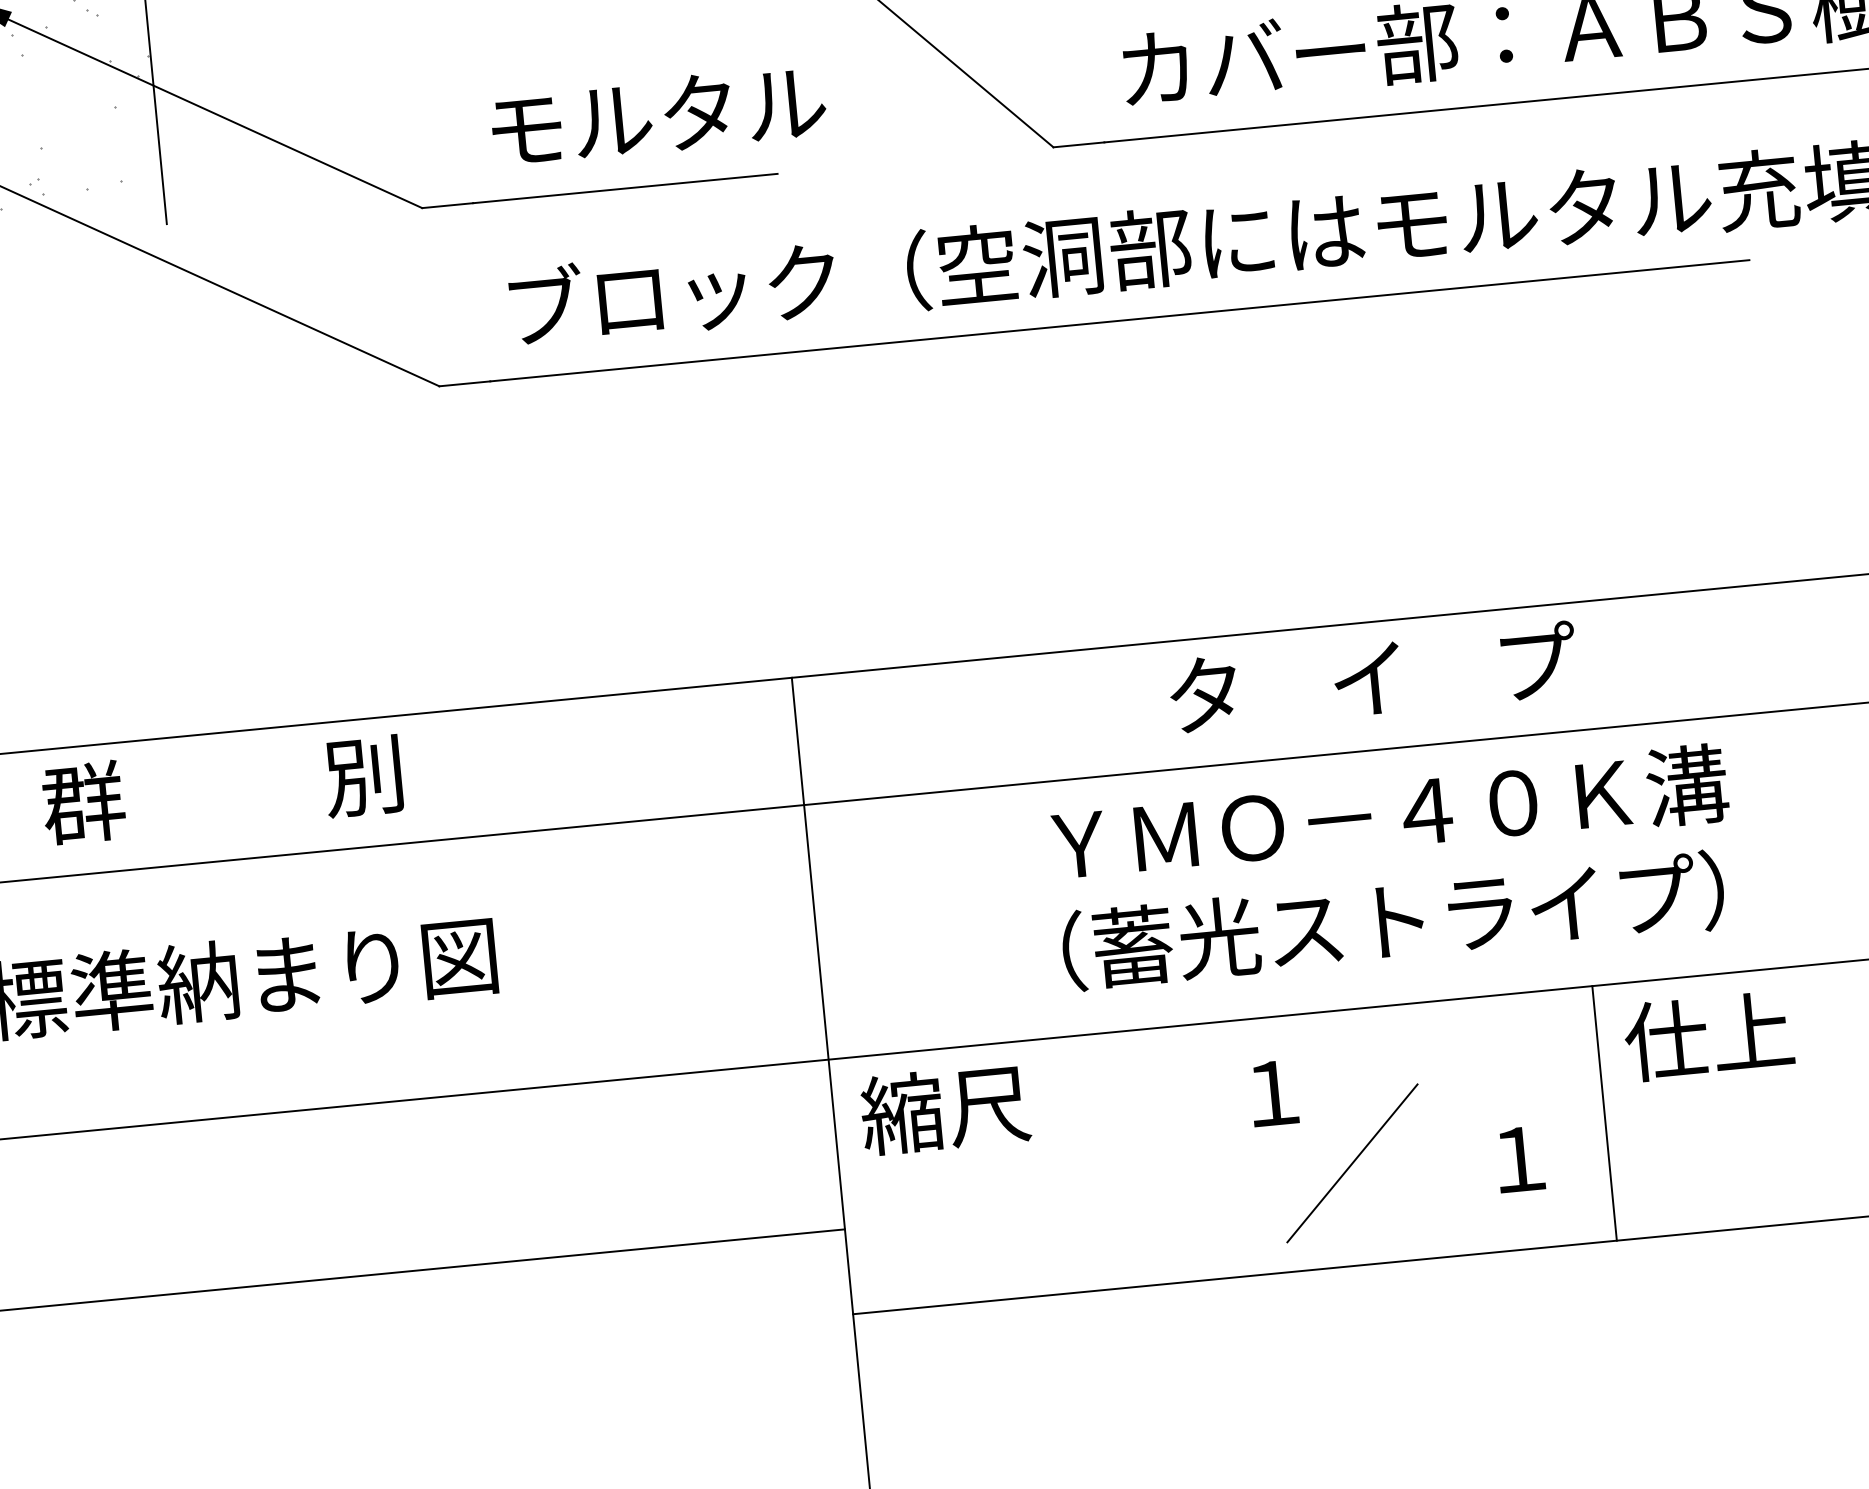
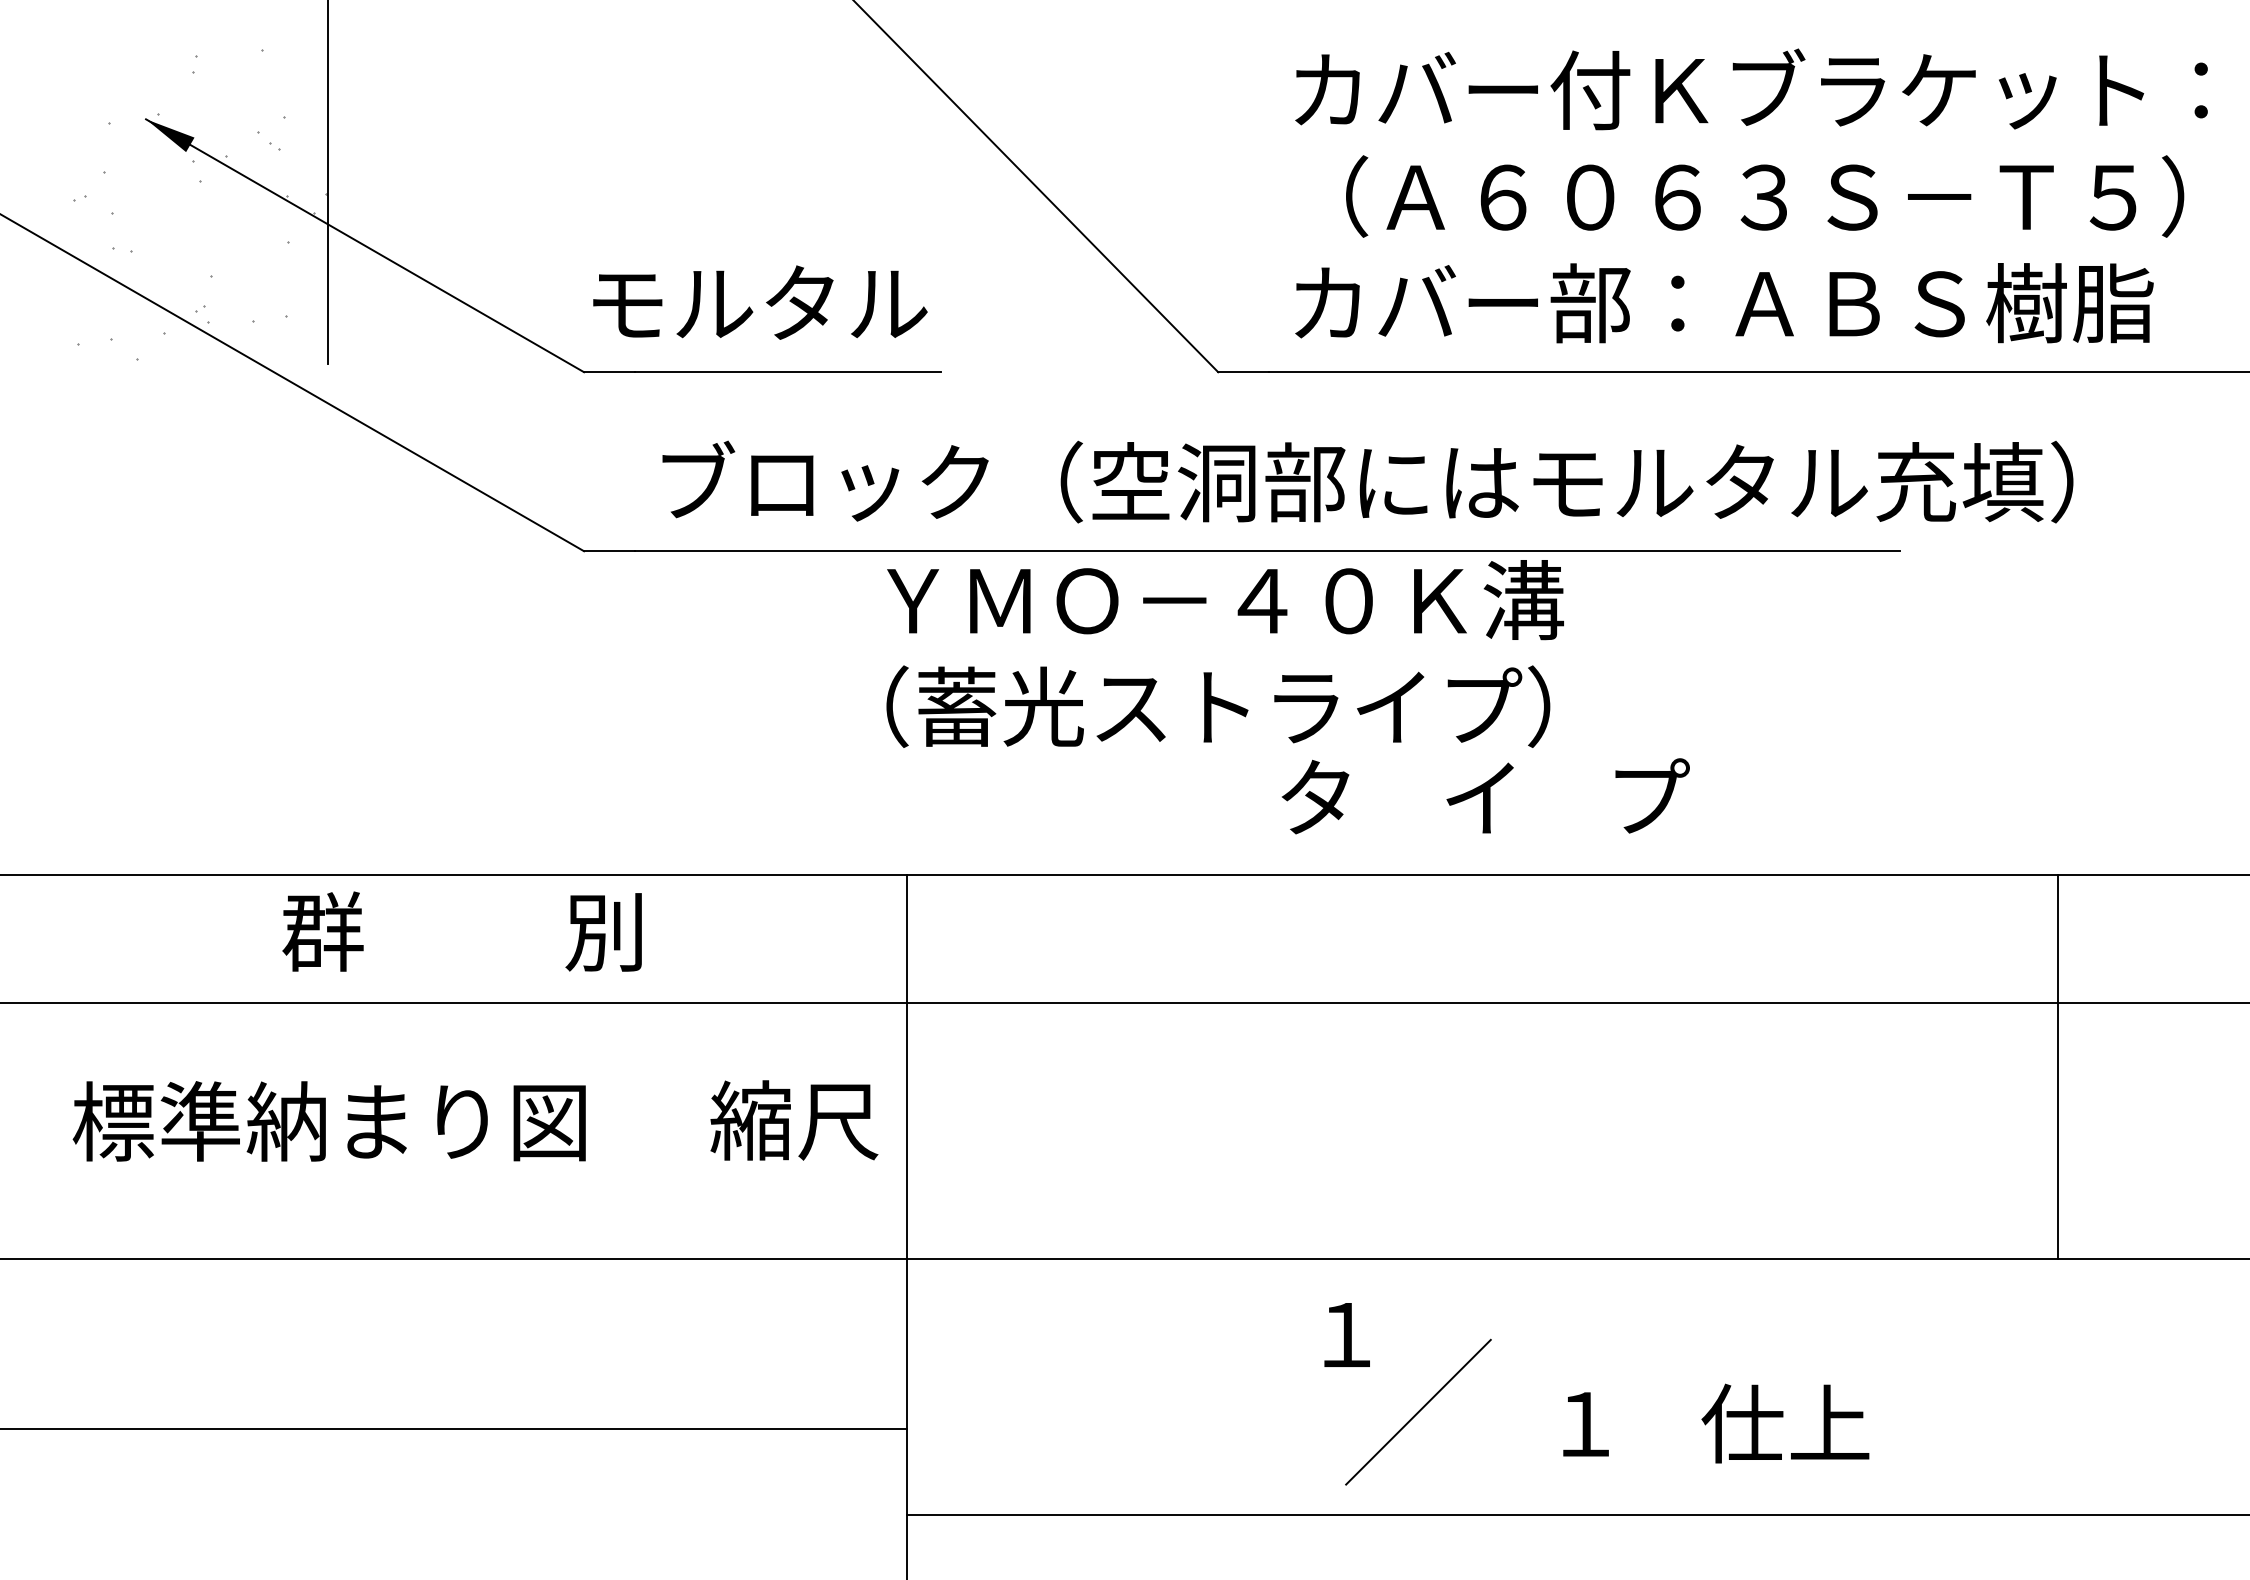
text: (658, 115) -> (760, 302), moved
text: (1373, 677) -> (1485, 796), moved
text: (221, 789) -> (461, 931), moved
text: (1394, 867) -> (1224, 653), moved
text: (1708, 1035) -> (1785, 1423), moved
text: (945, 1109) -> (794, 1120), moved
line: (1604, 1113) -> (1674, 1386), removed

